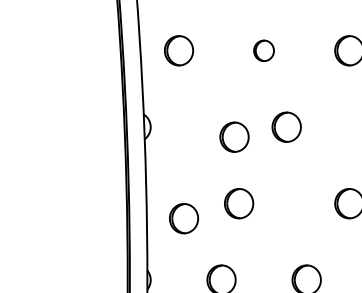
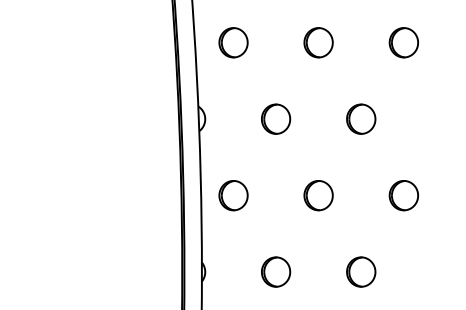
part: (263, 50) -> (318, 42), size x1.43
part: (286, 126) -> (361, 118), moved
part: (234, 136) -> (276, 118), moved
part: (238, 203) -> (318, 195), moved
part: (183, 218) -> (233, 195), moved

